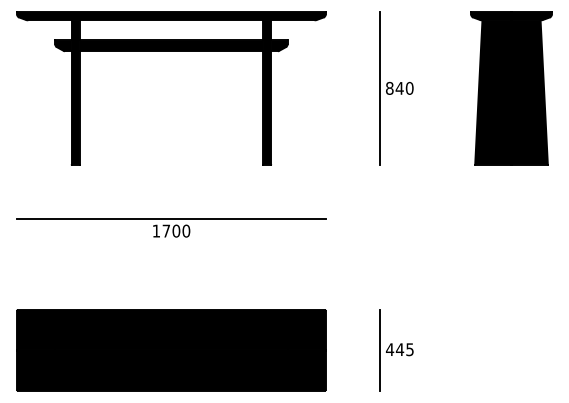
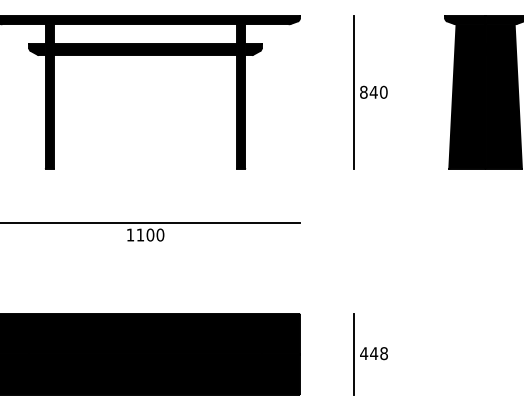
text: (165, 230) -> (139, 234), 1700 -> 1100
text: (409, 349) -> (383, 353), 445 -> 448

